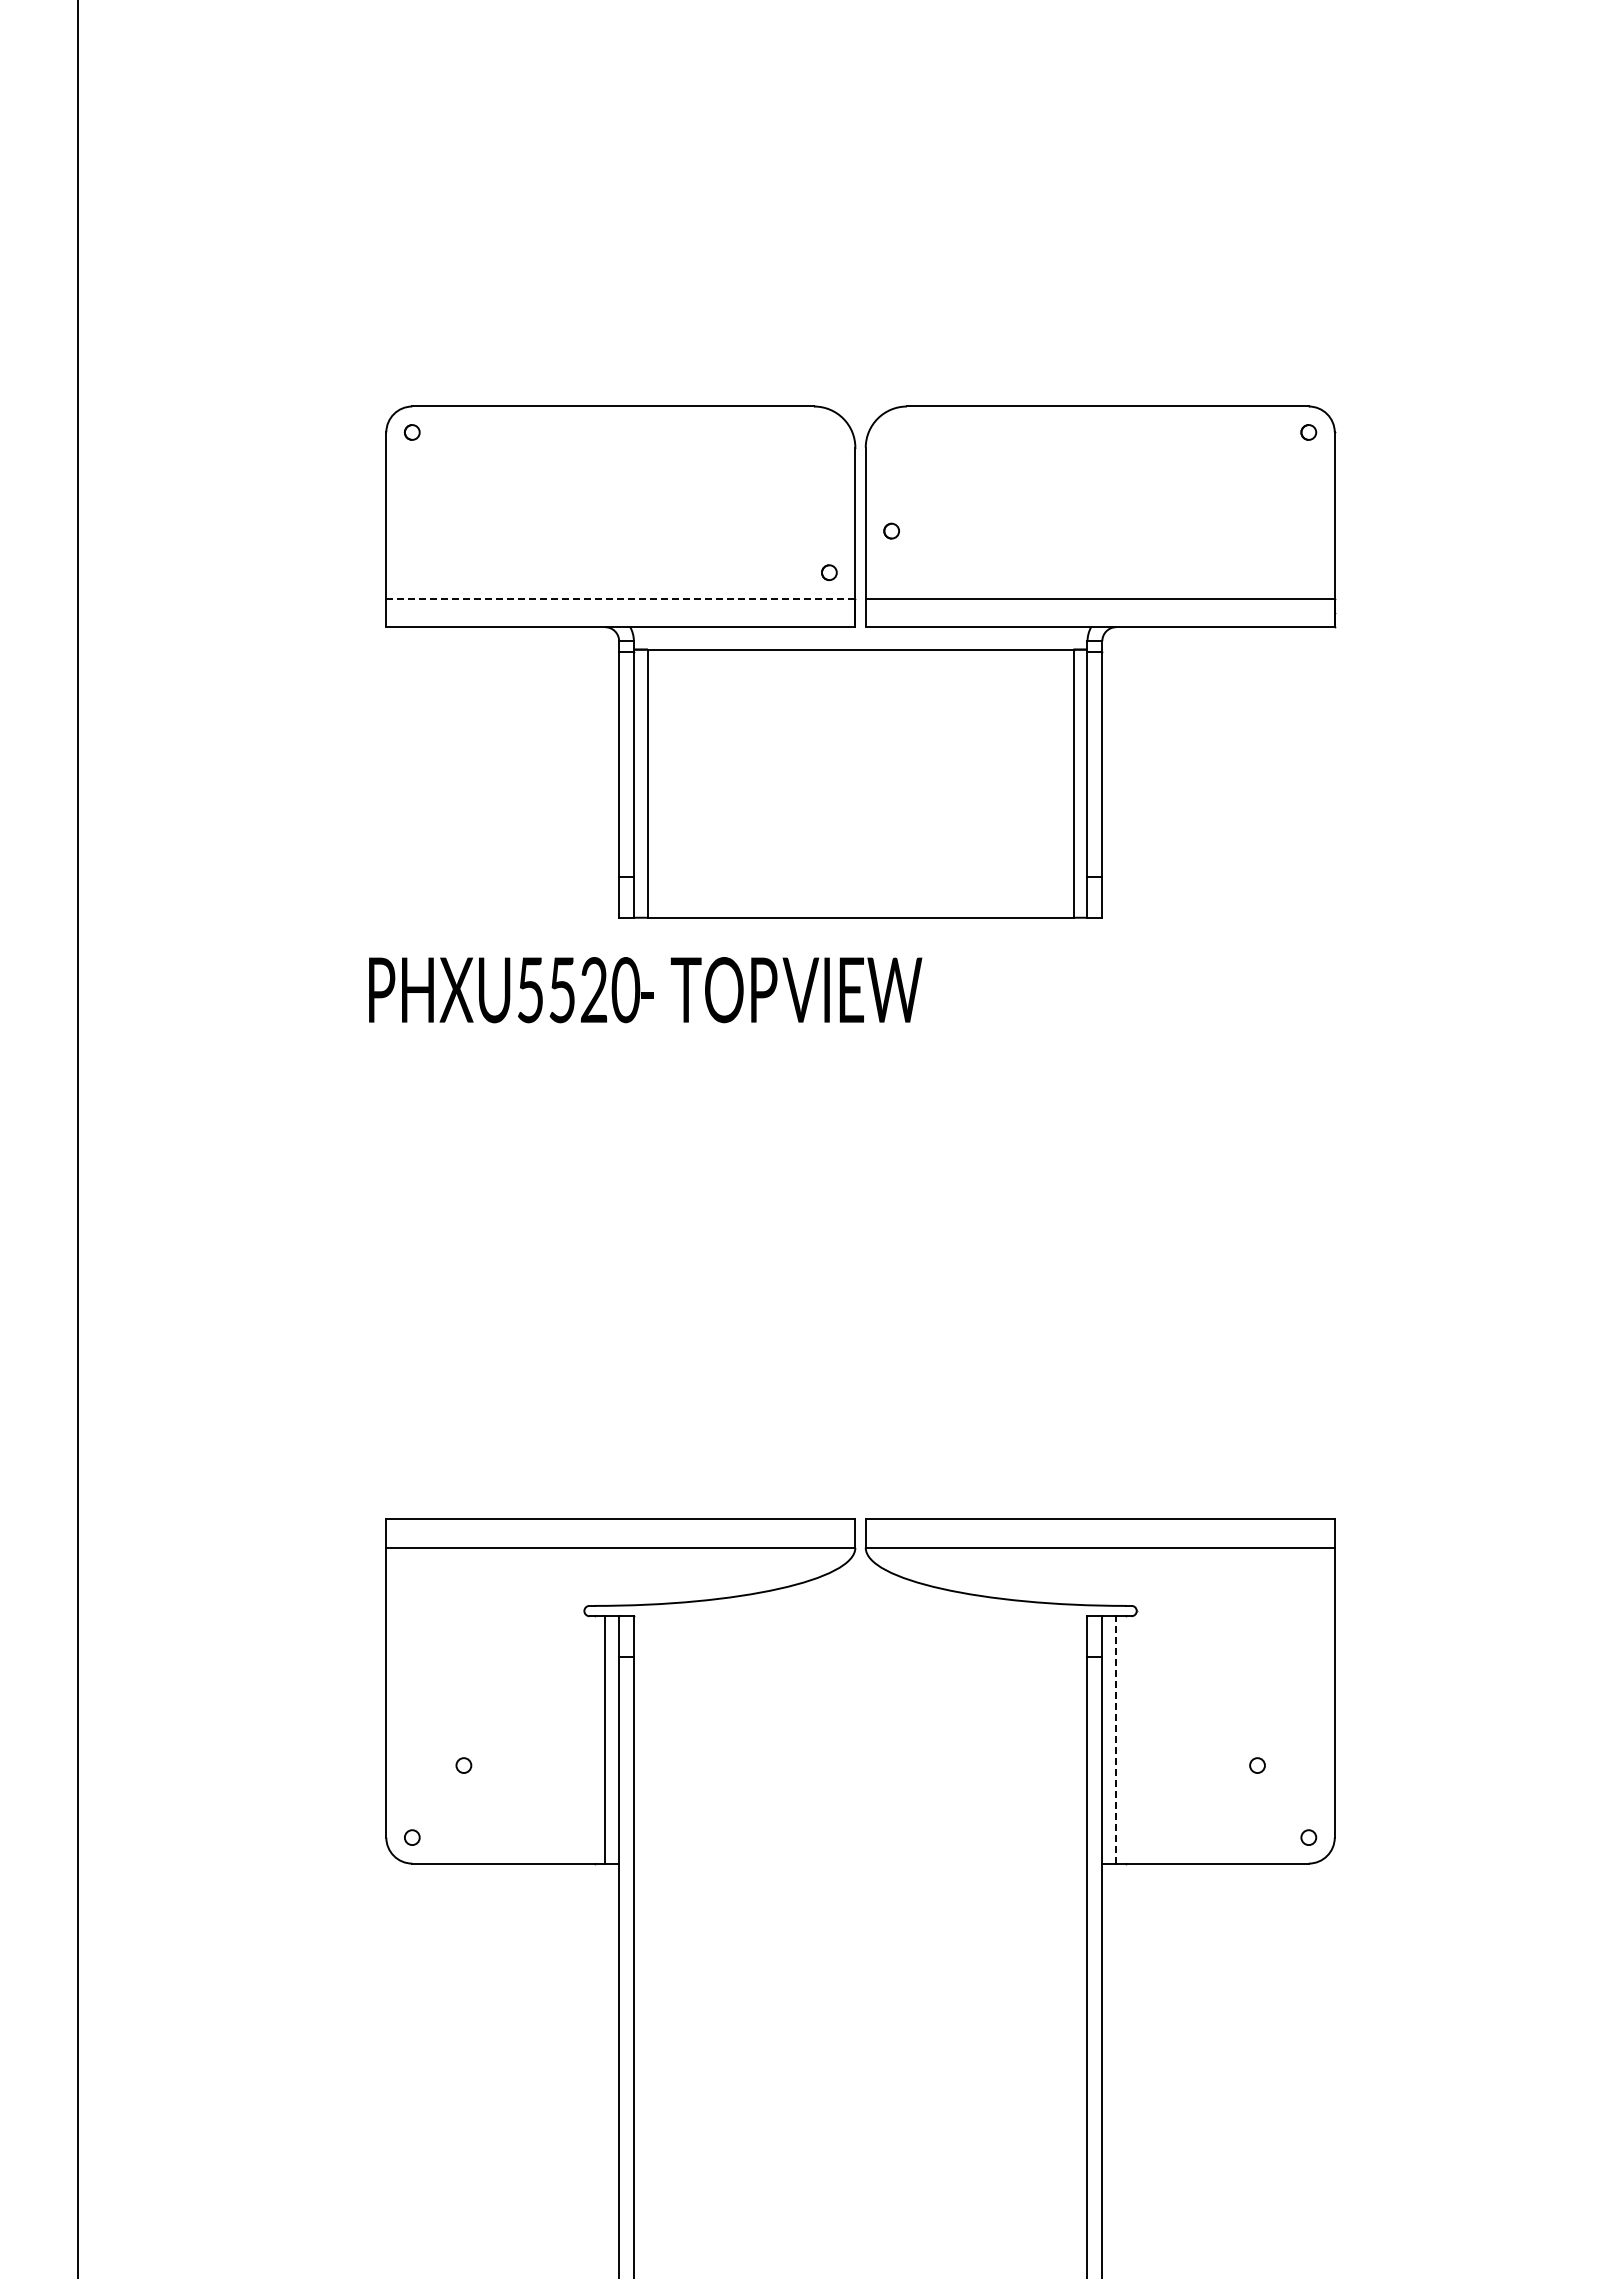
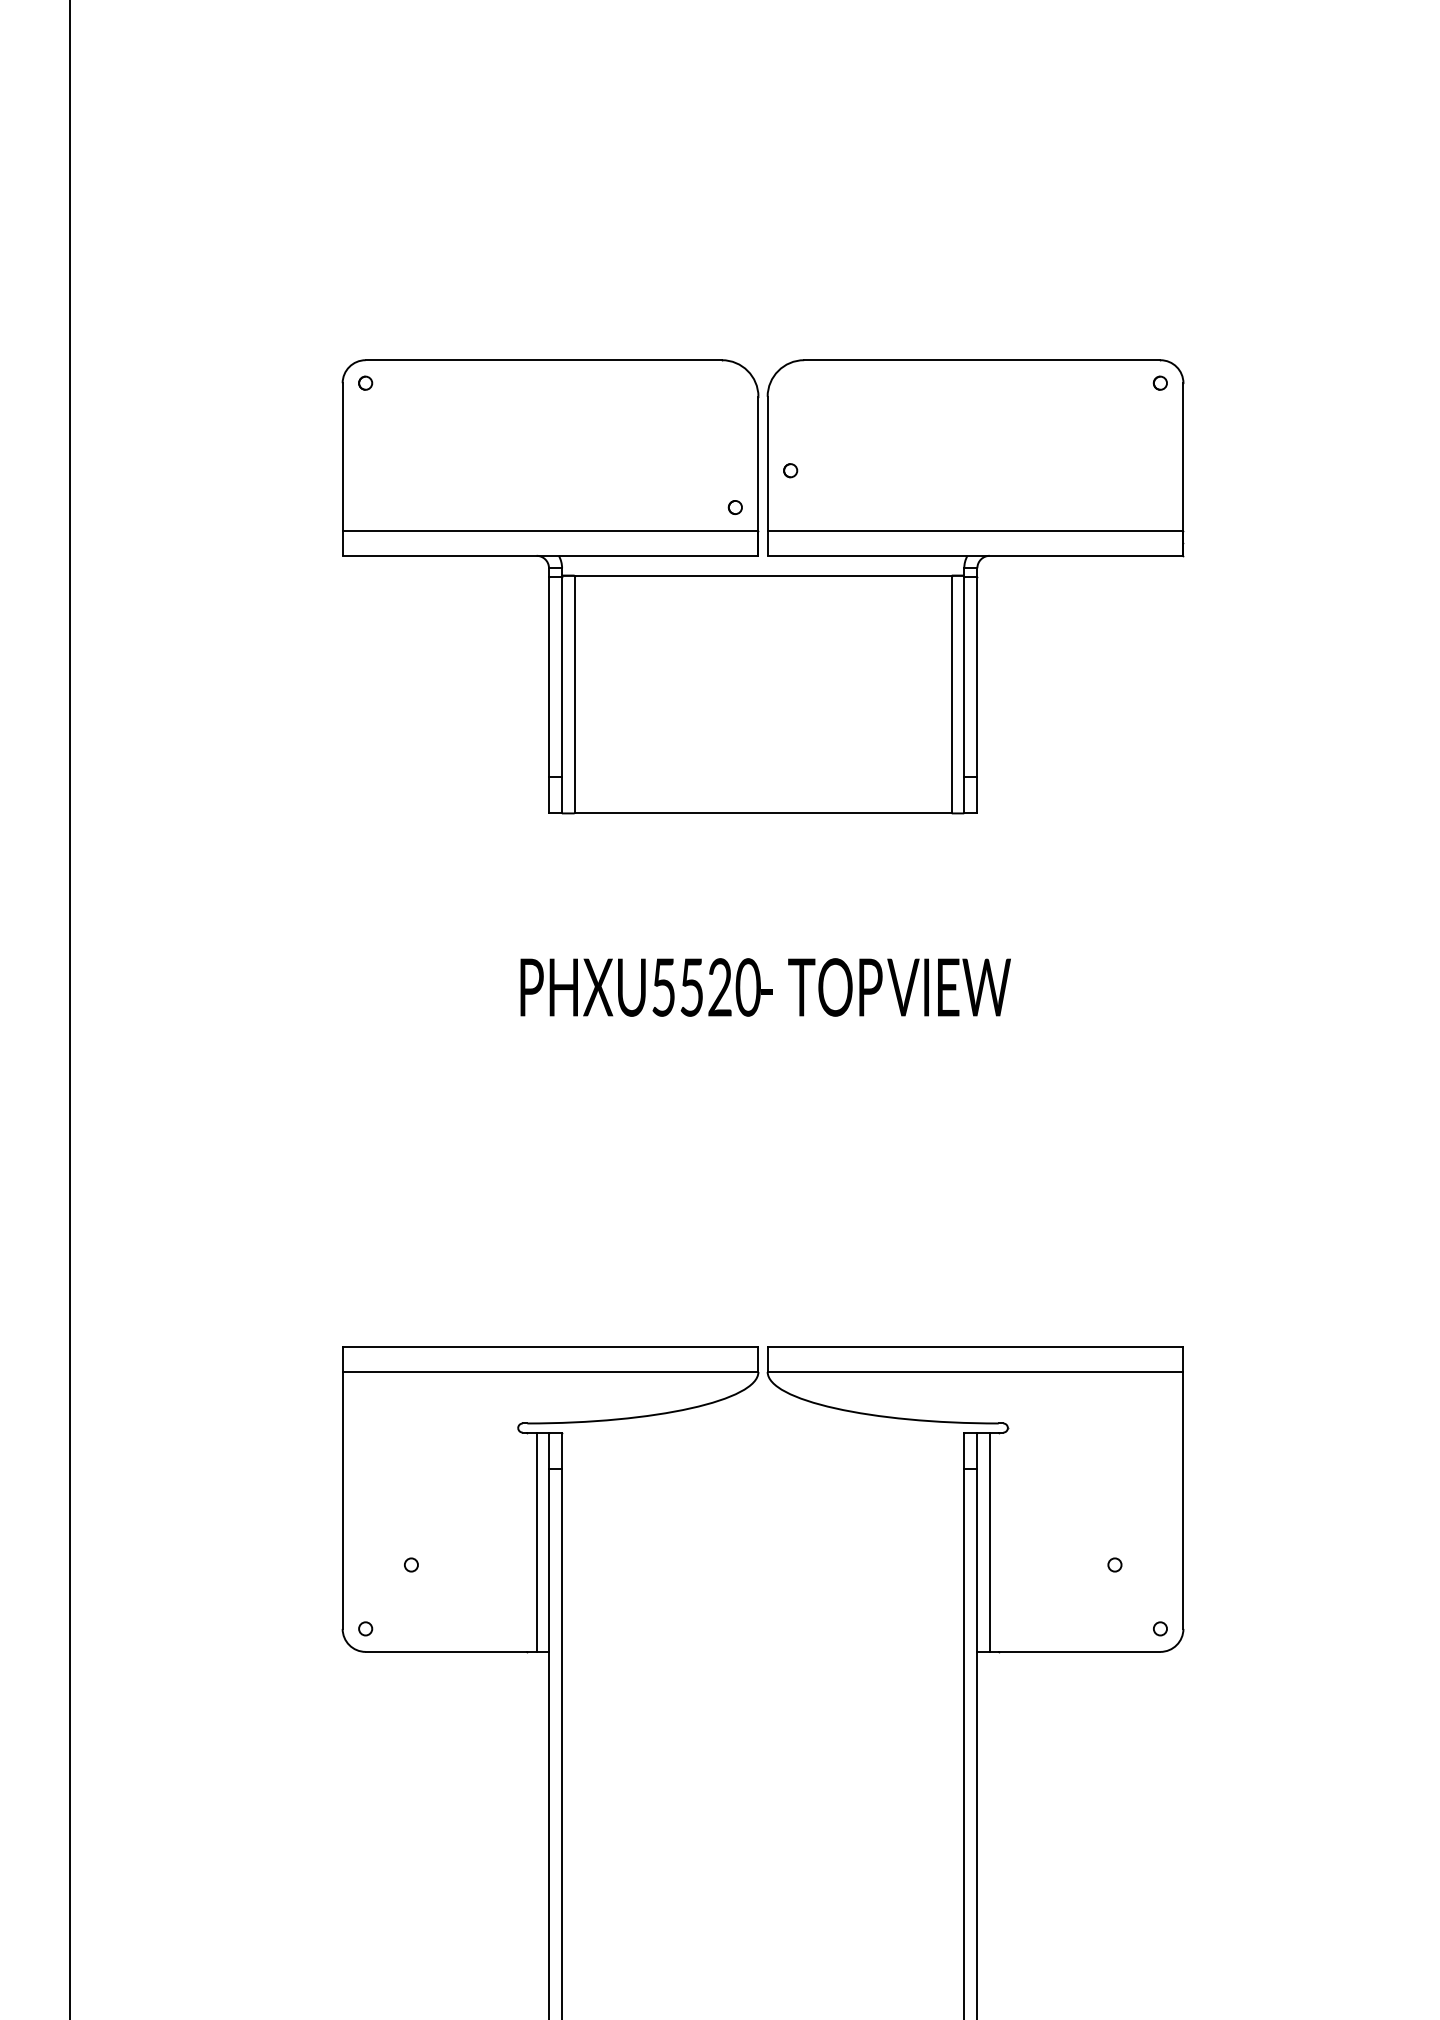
line: (620, 598) -> (550, 530), dashed -> solid
text: (645, 990) -> (765, 987), moved
line: (1116, 1740) -> (989, 1542), dashed -> solid

